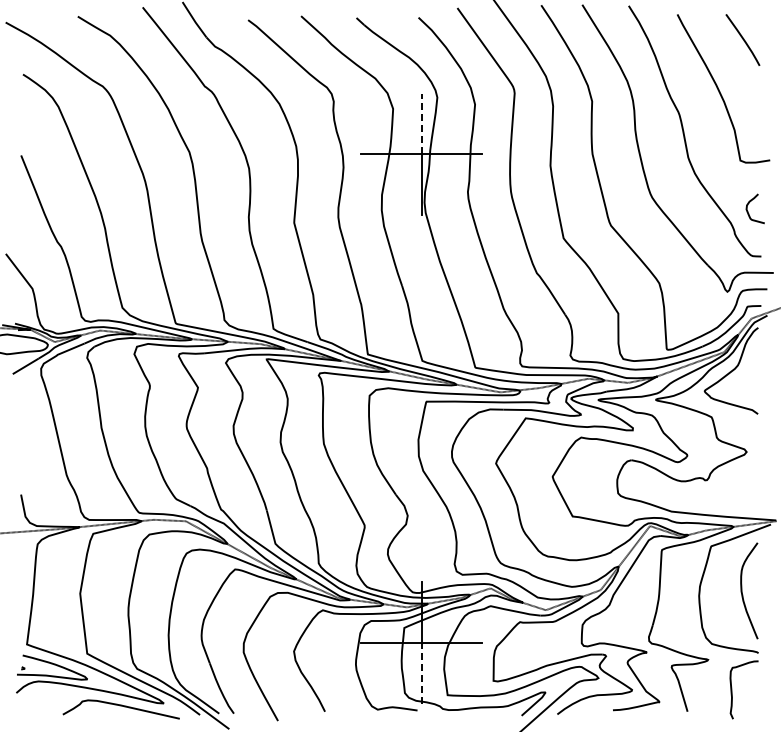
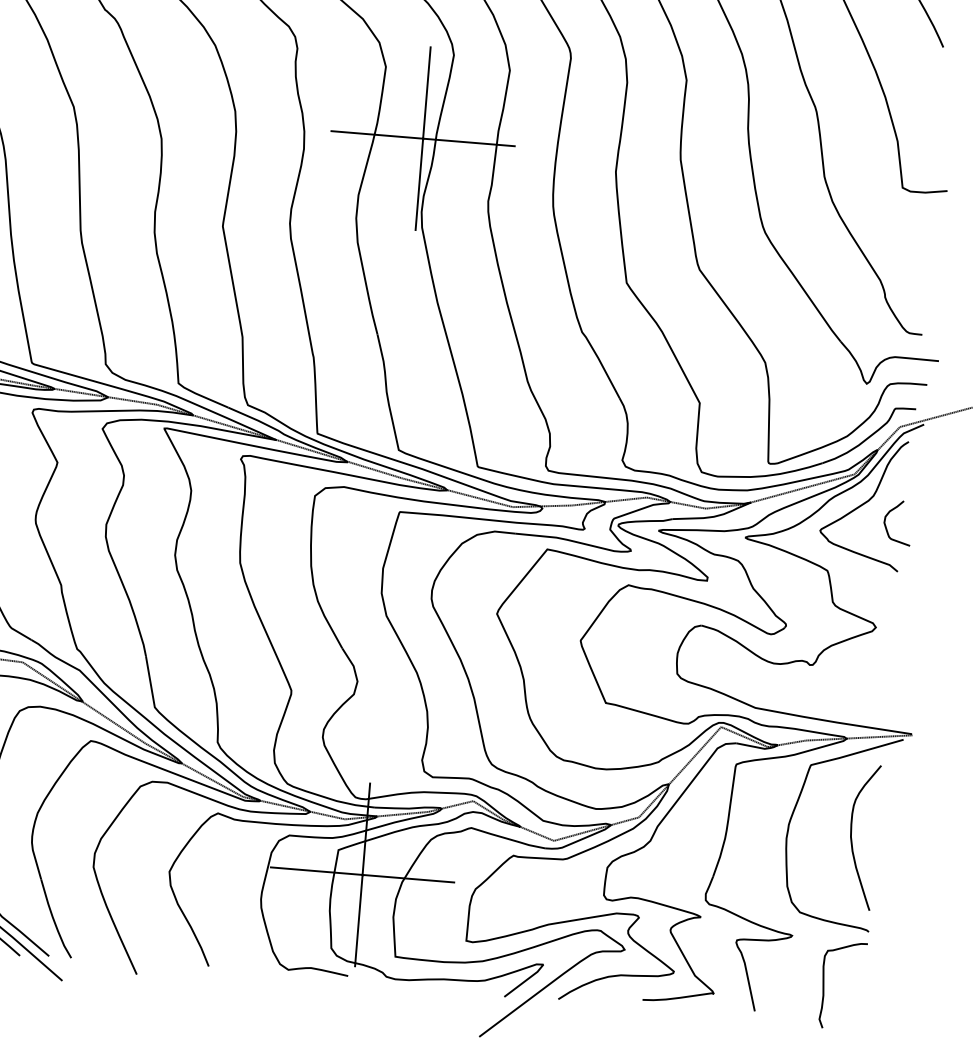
line: (421, 123) -> (426, 92), dashed -> solid
curve: (748, 205) -> (887, 516), moved
line: (421, 672) -> (358, 919), dashed -> solid

